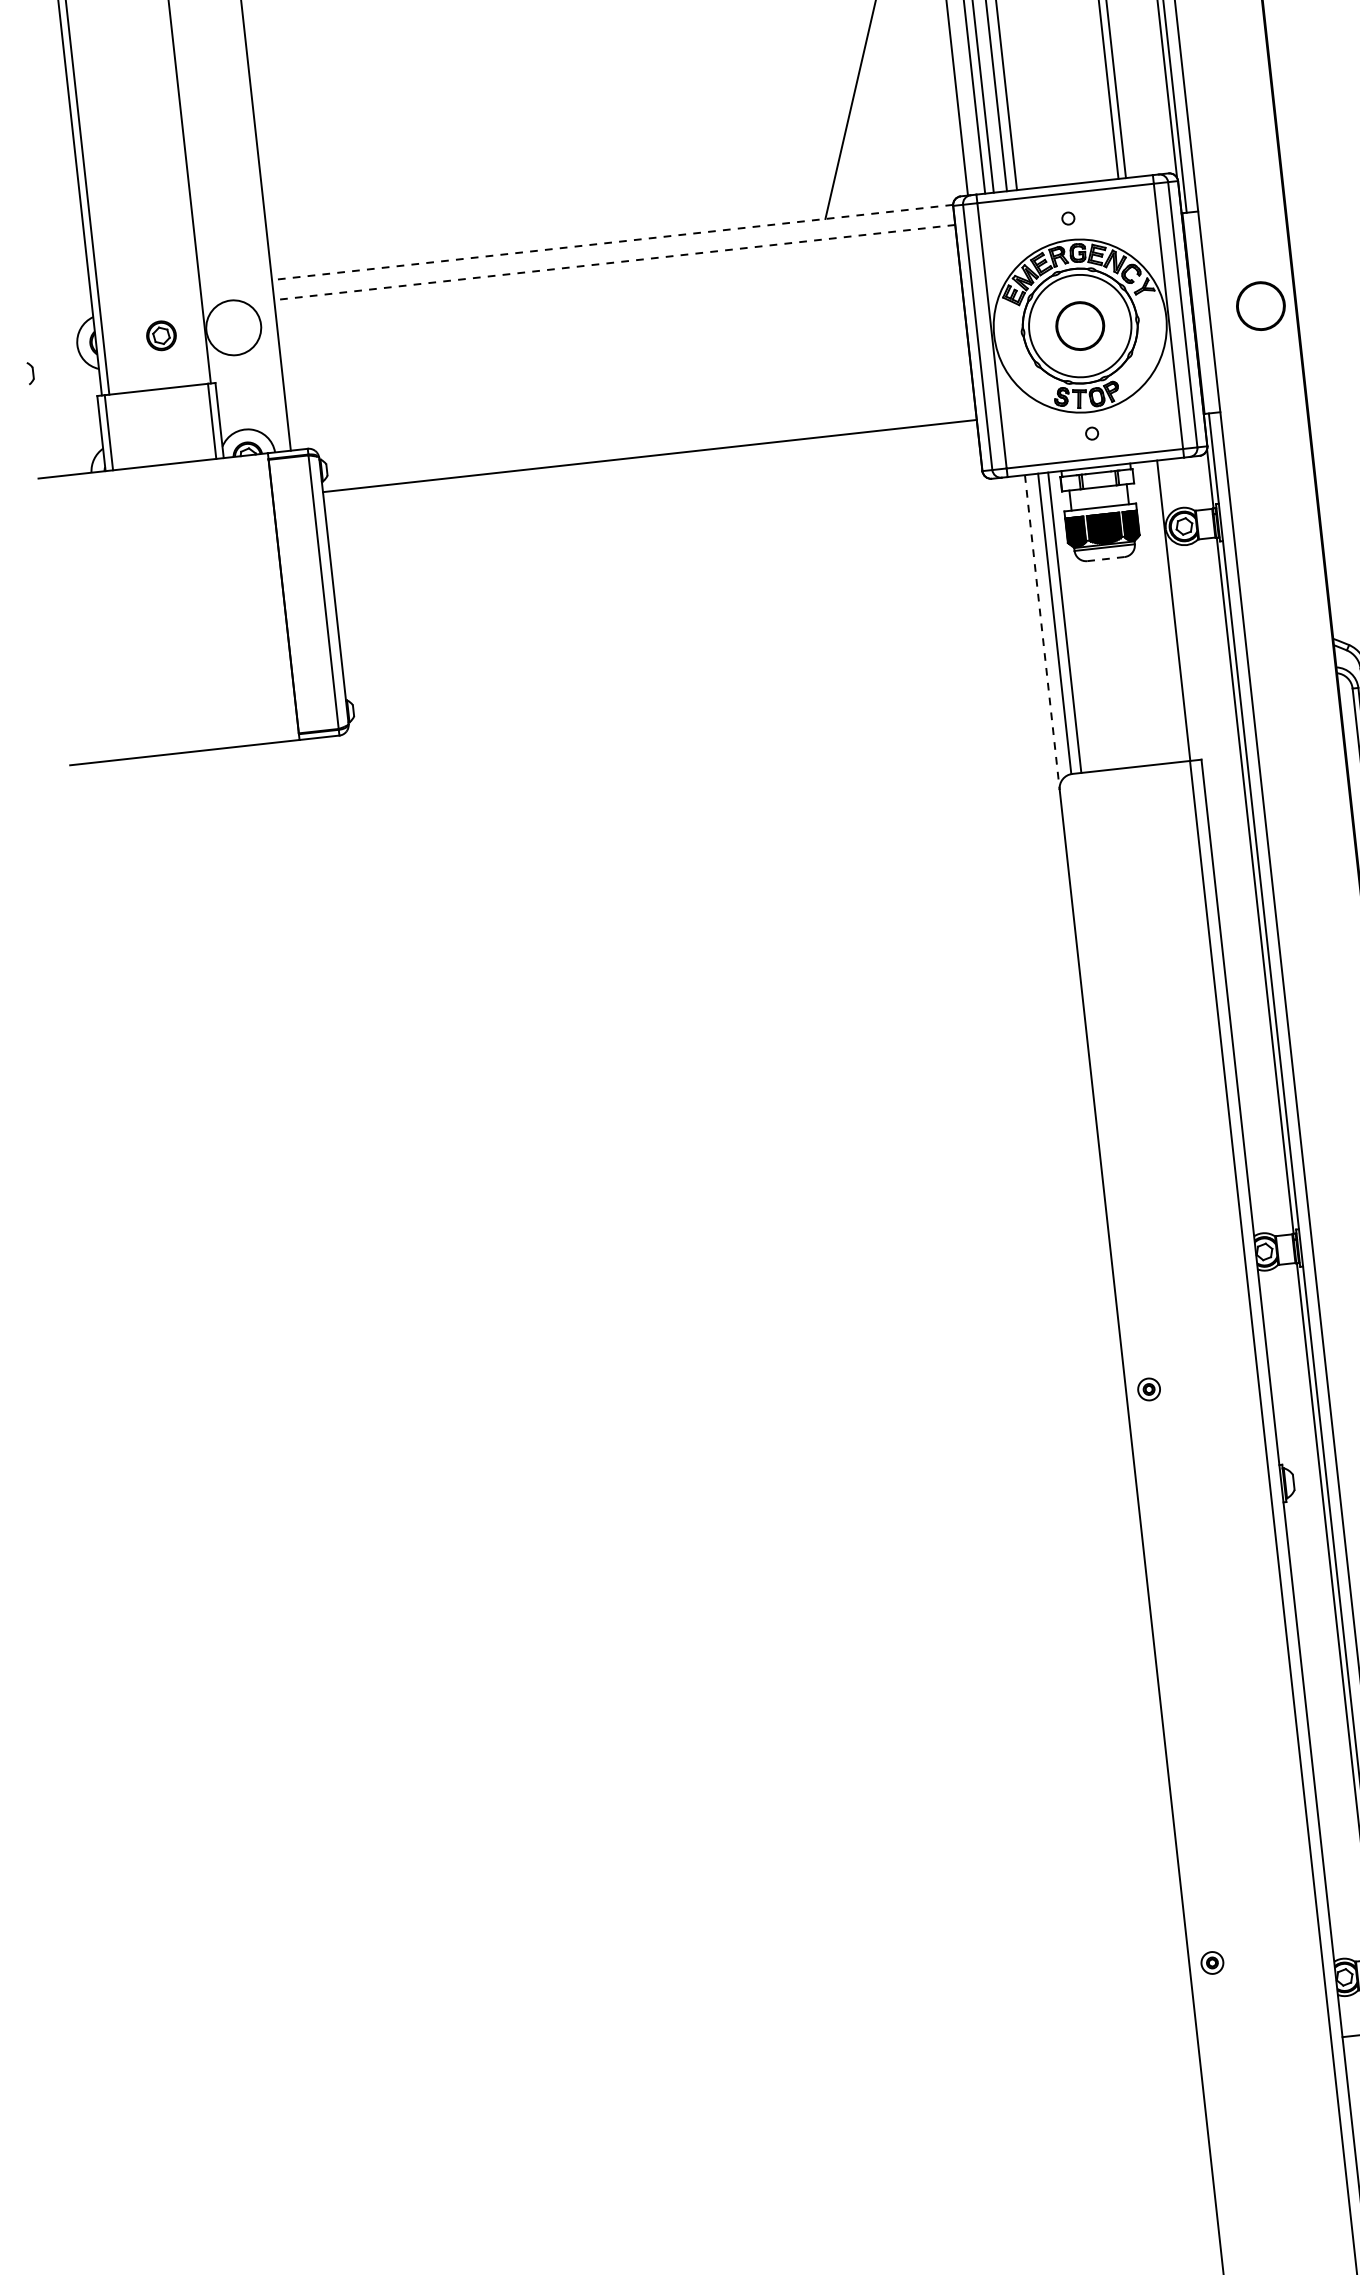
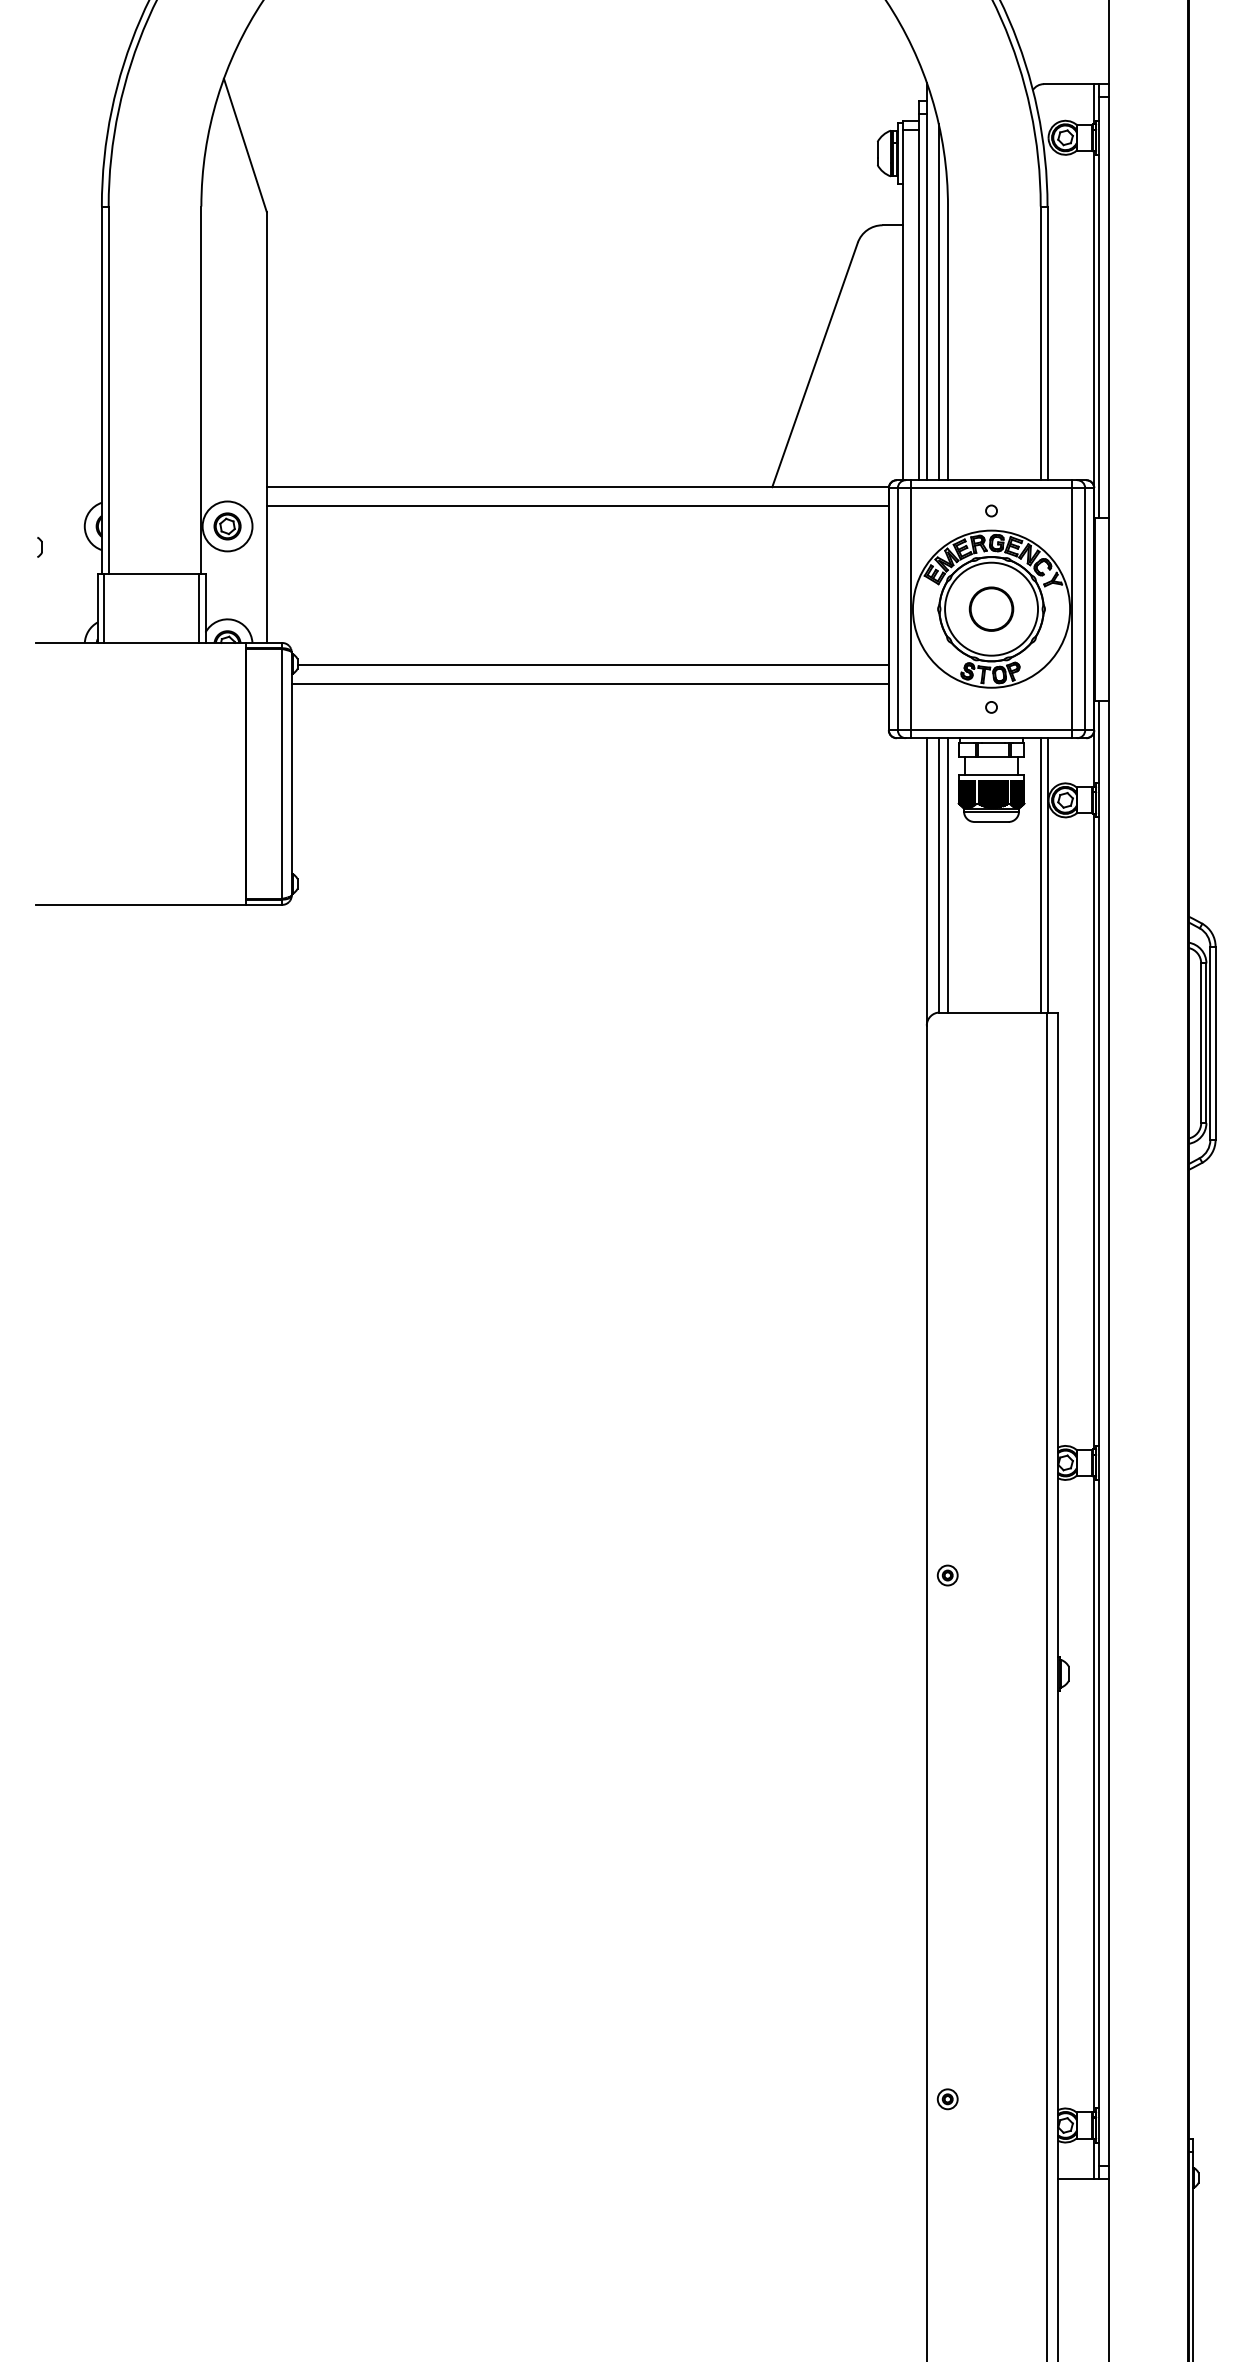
line: (612, 242) -> (577, 487), dashed -> solid
line: (614, 262) -> (577, 505), dashed -> solid
part: (1260, 305) -> (1156, 608), removed
part: (161, 335) -> (227, 526), moved
line: (650, 435) -> (592, 665), added
line: (1105, 558) -> (991, 821), dashed -> solid
line: (1166, 611) -> (1040, 875), added
line: (1041, 632) -> (926, 881), dashed -> solid

